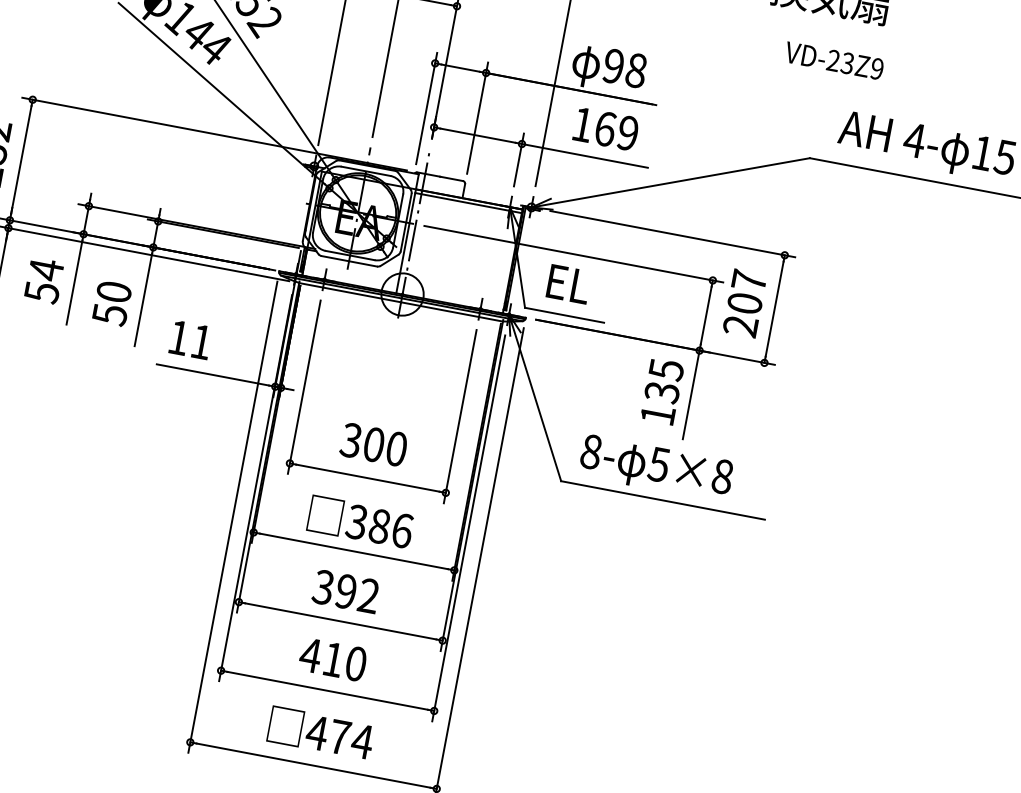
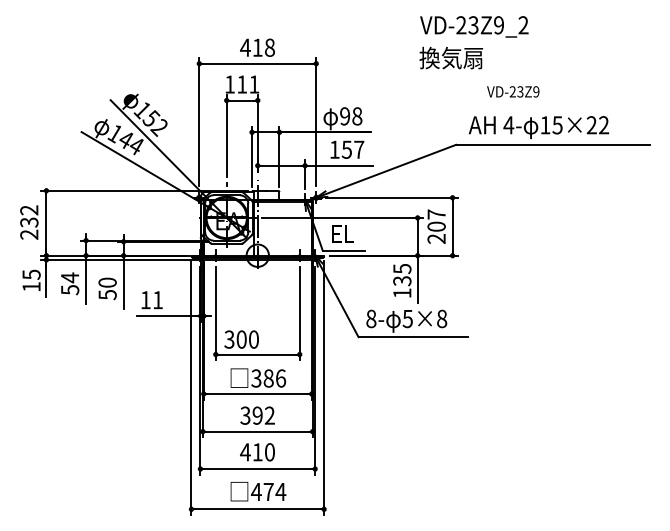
text: (834, 60) -> (513, 91), moved
text: (615, 130) -> (352, 149), 169 -> 157
text: (373, 444) -> (241, 339), moved

